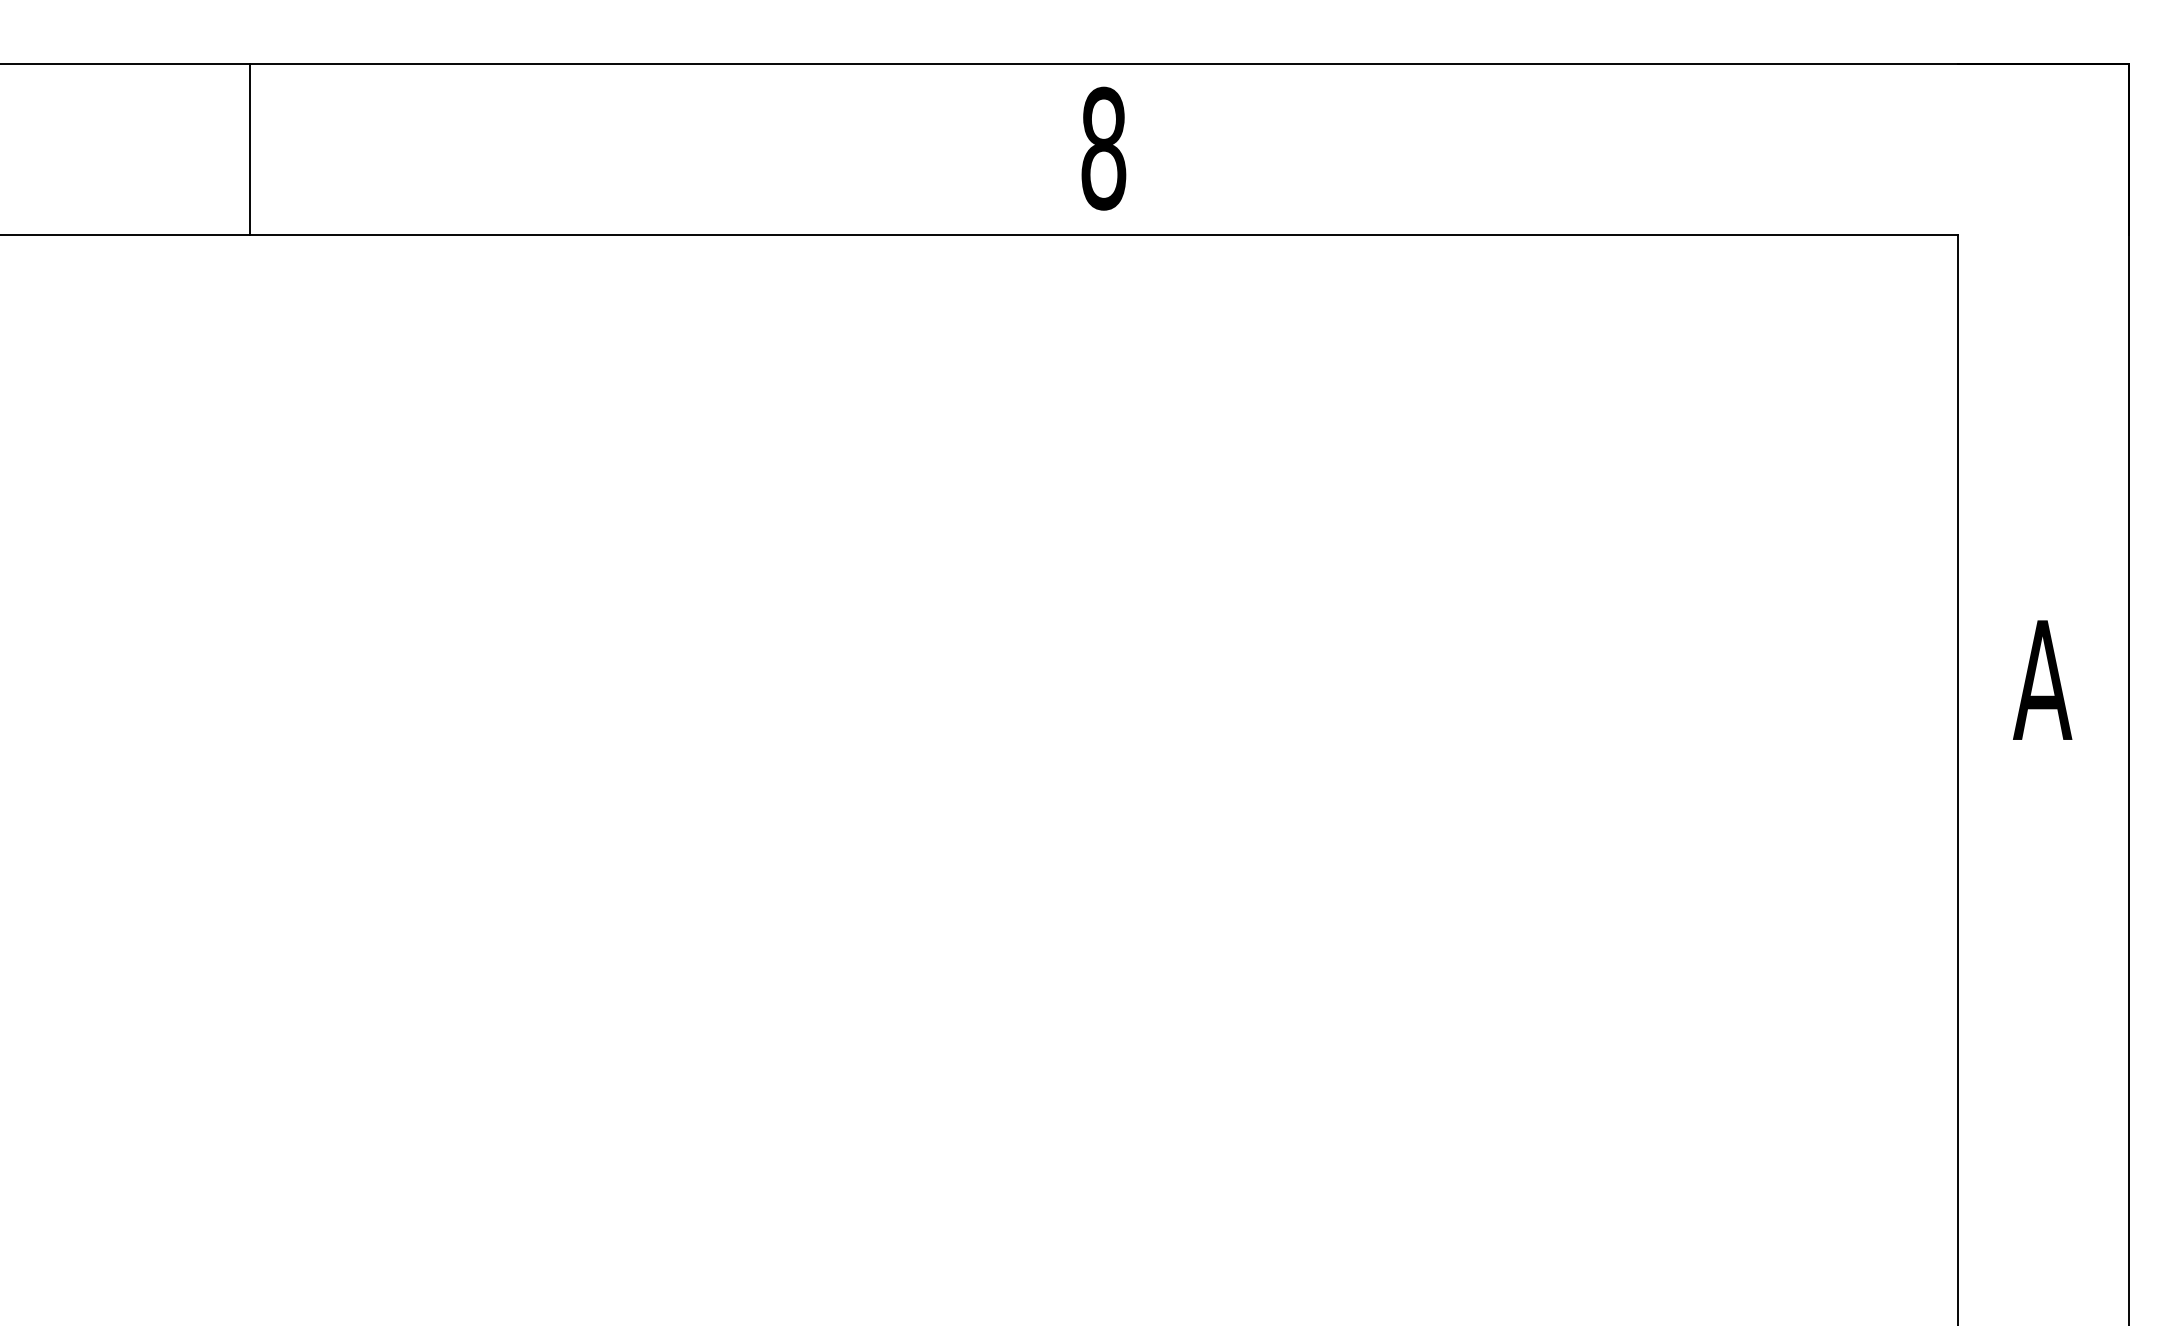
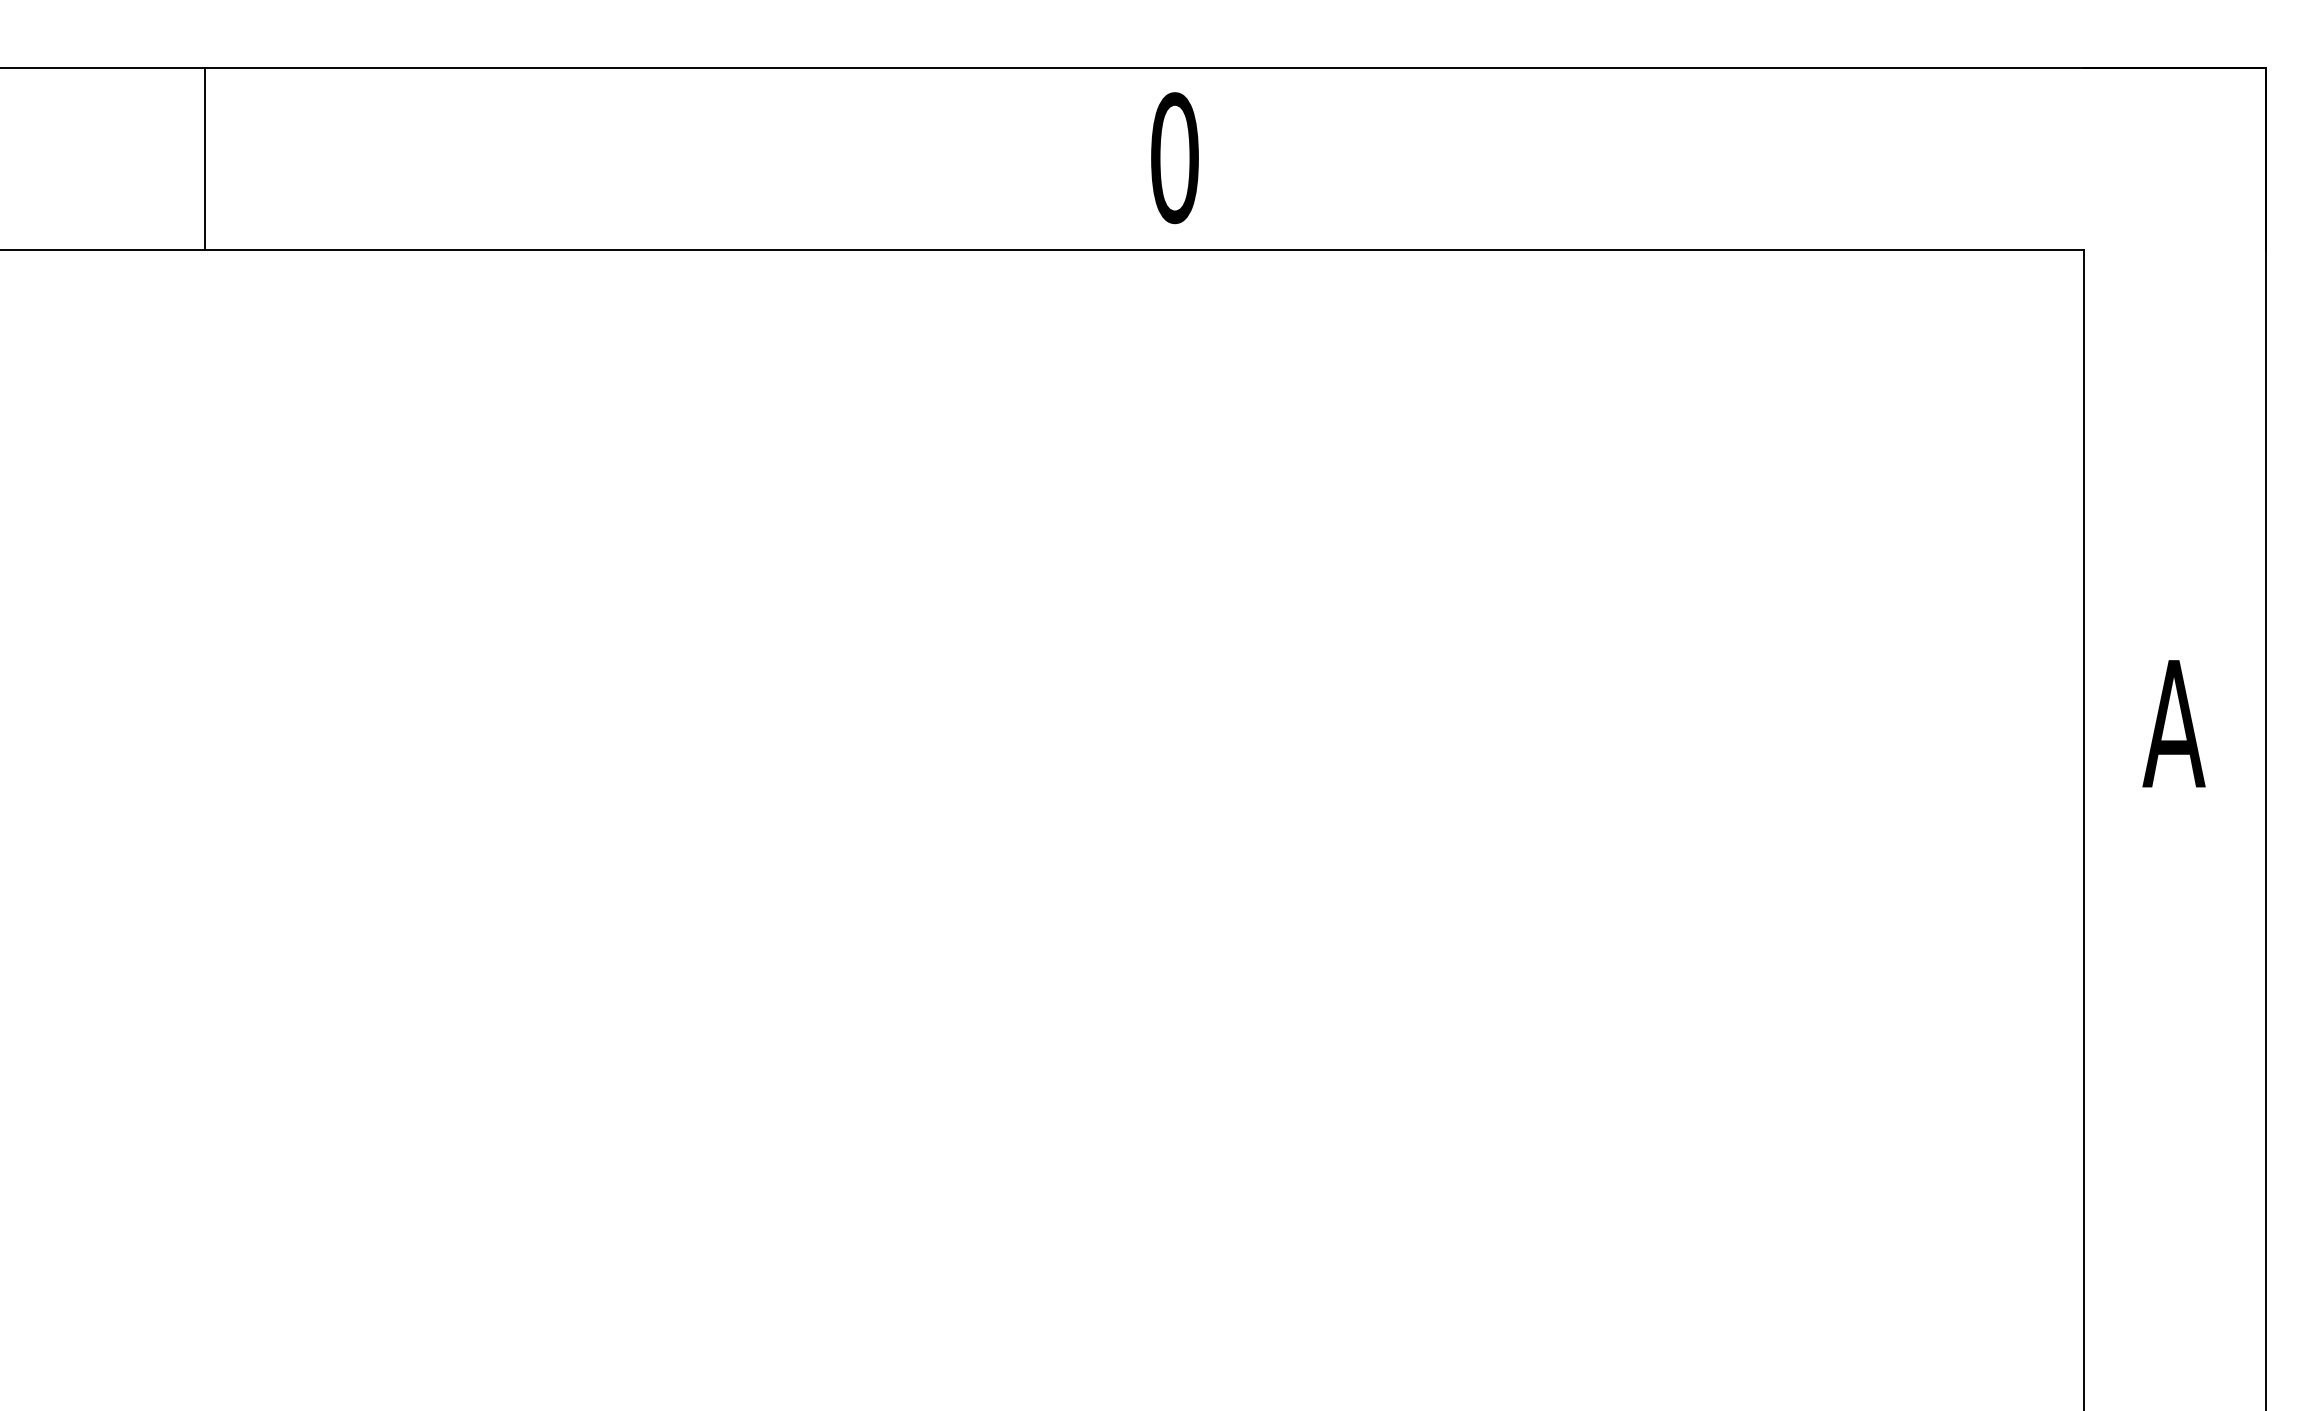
text: (1103, 148) -> (1174, 157), 8 -> 0
line: (250, 149) -> (205, 159), moved

